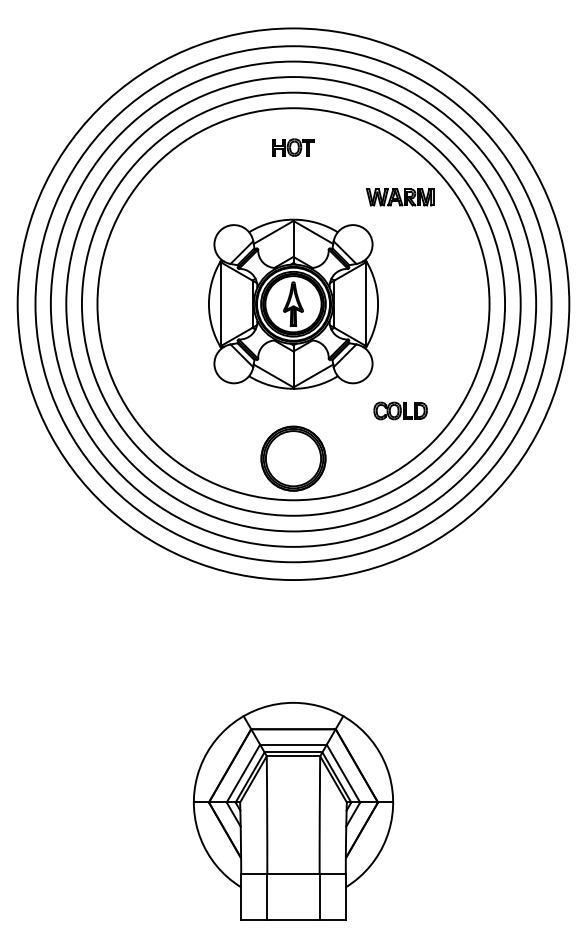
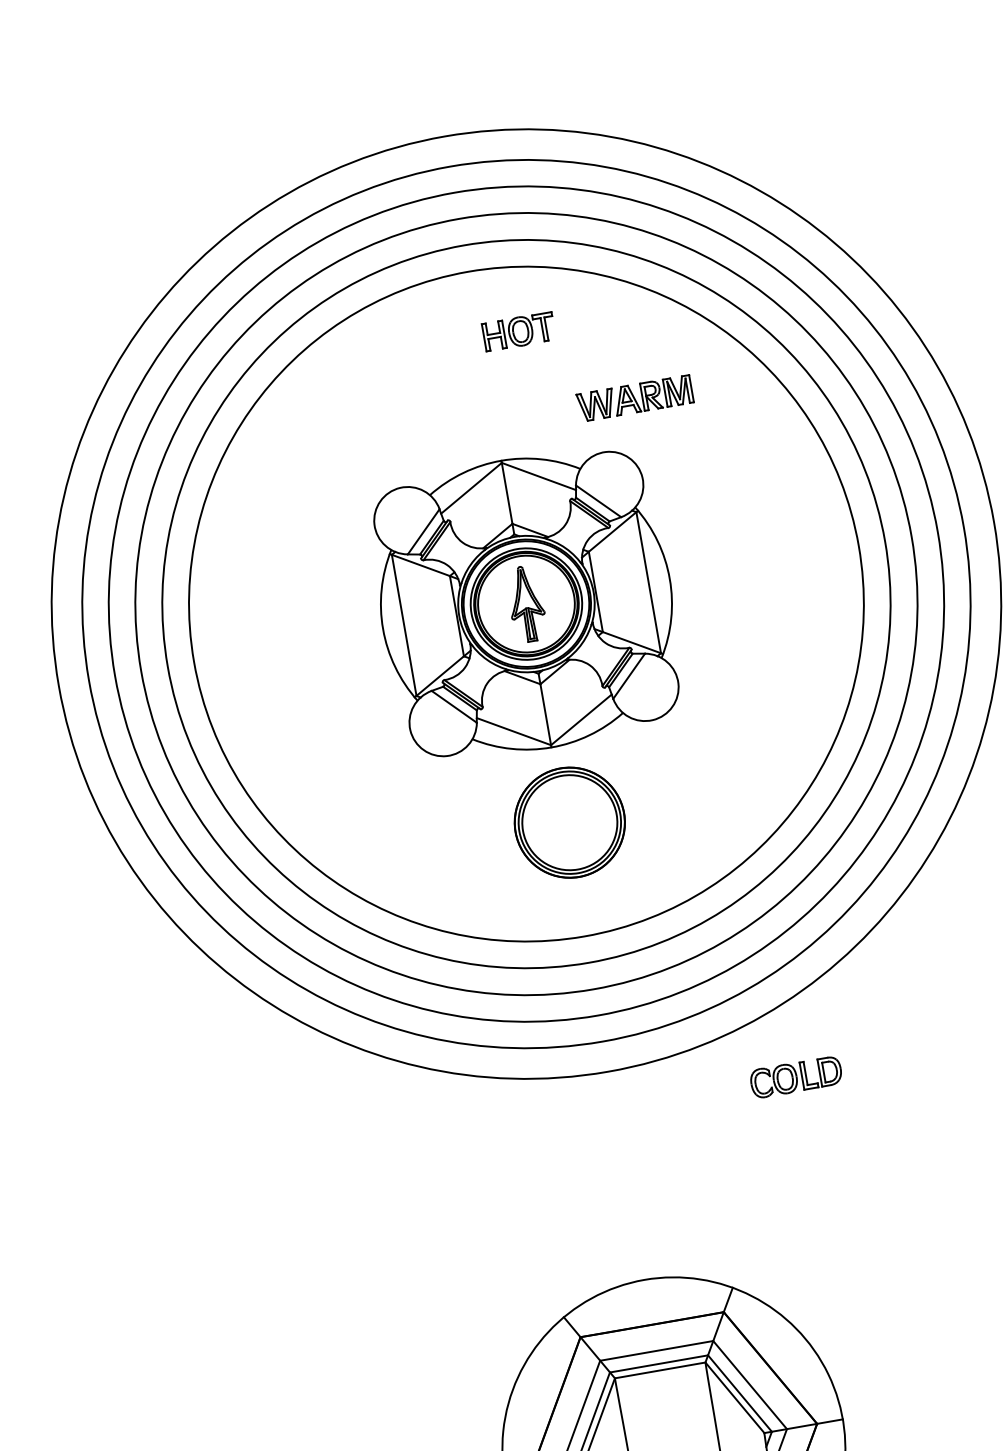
part: (293, 147) -> (519, 331), moved
part: (400, 197) -> (635, 398), moved
part: (400, 410) -> (795, 1076), moved
part: (293, 458) -> (569, 822), moved

